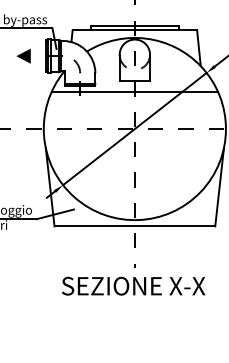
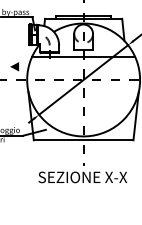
line: (23, 55) -> (14, 66), moved

